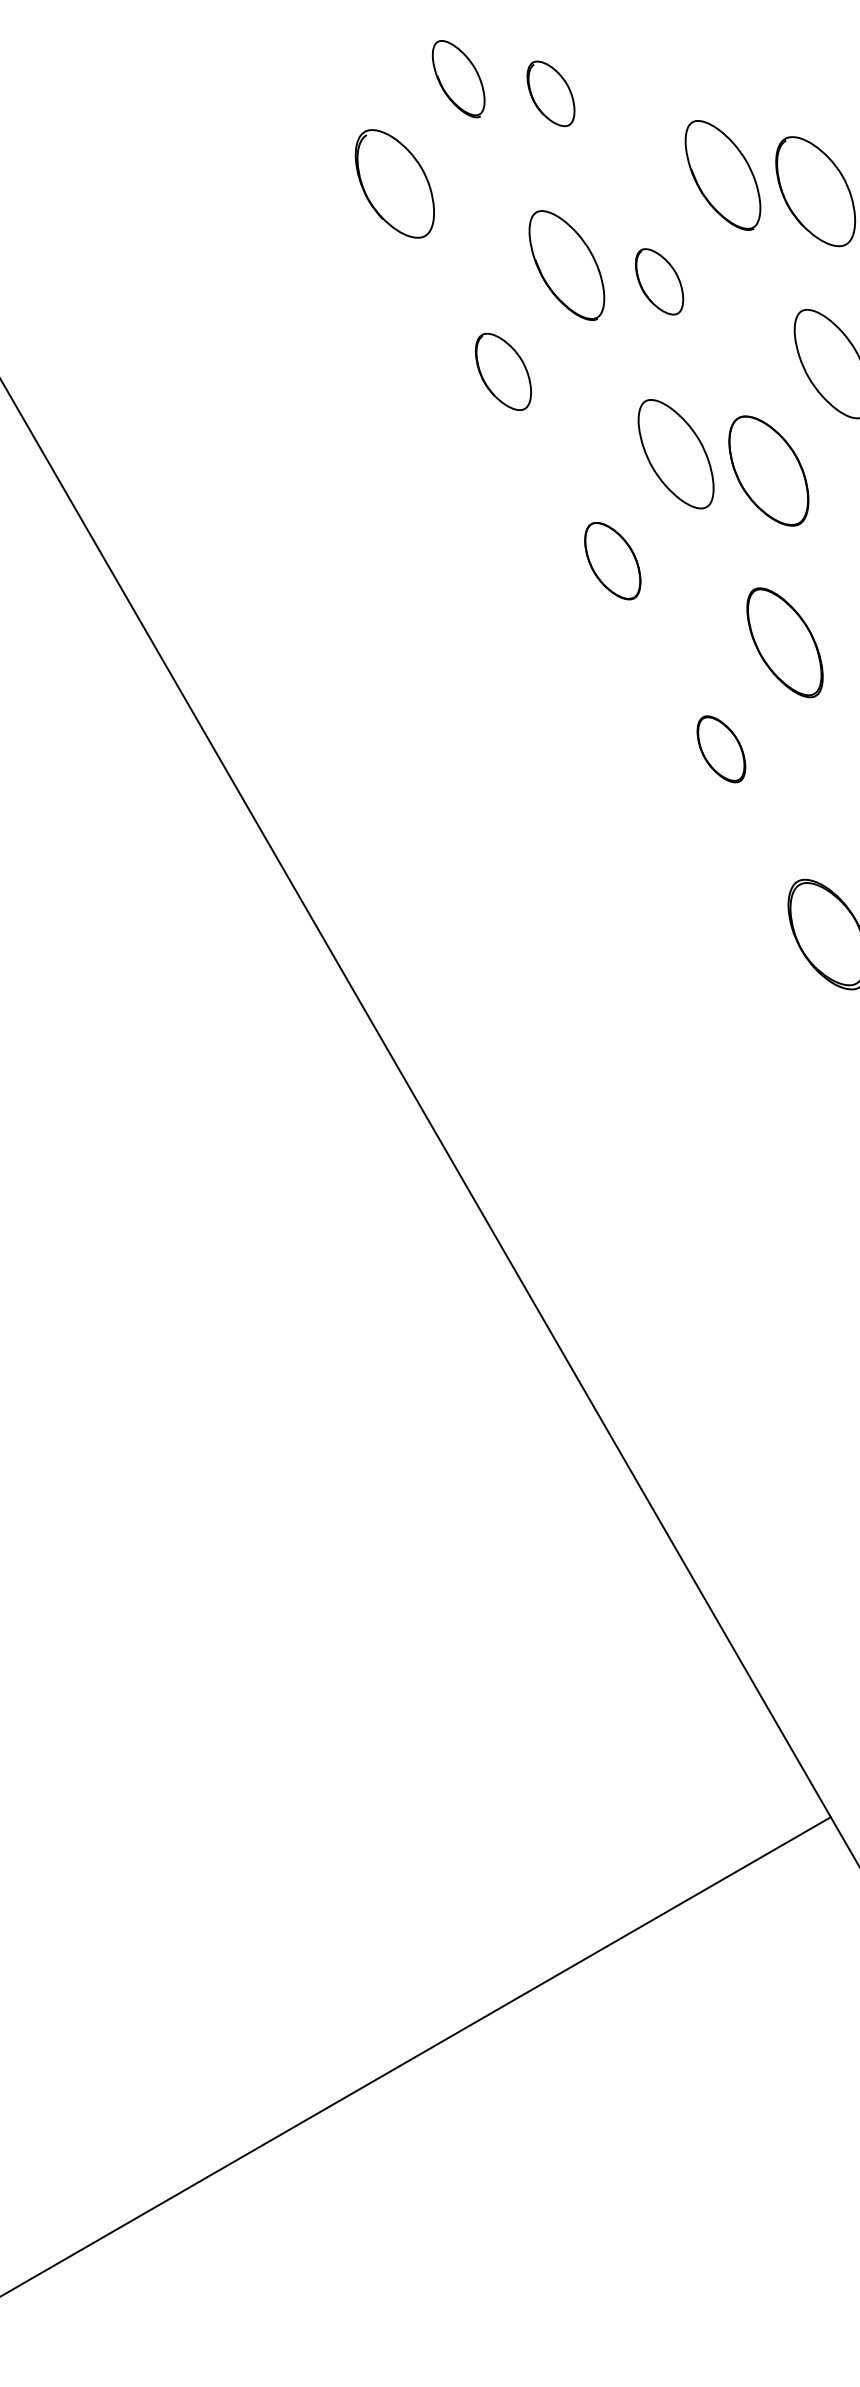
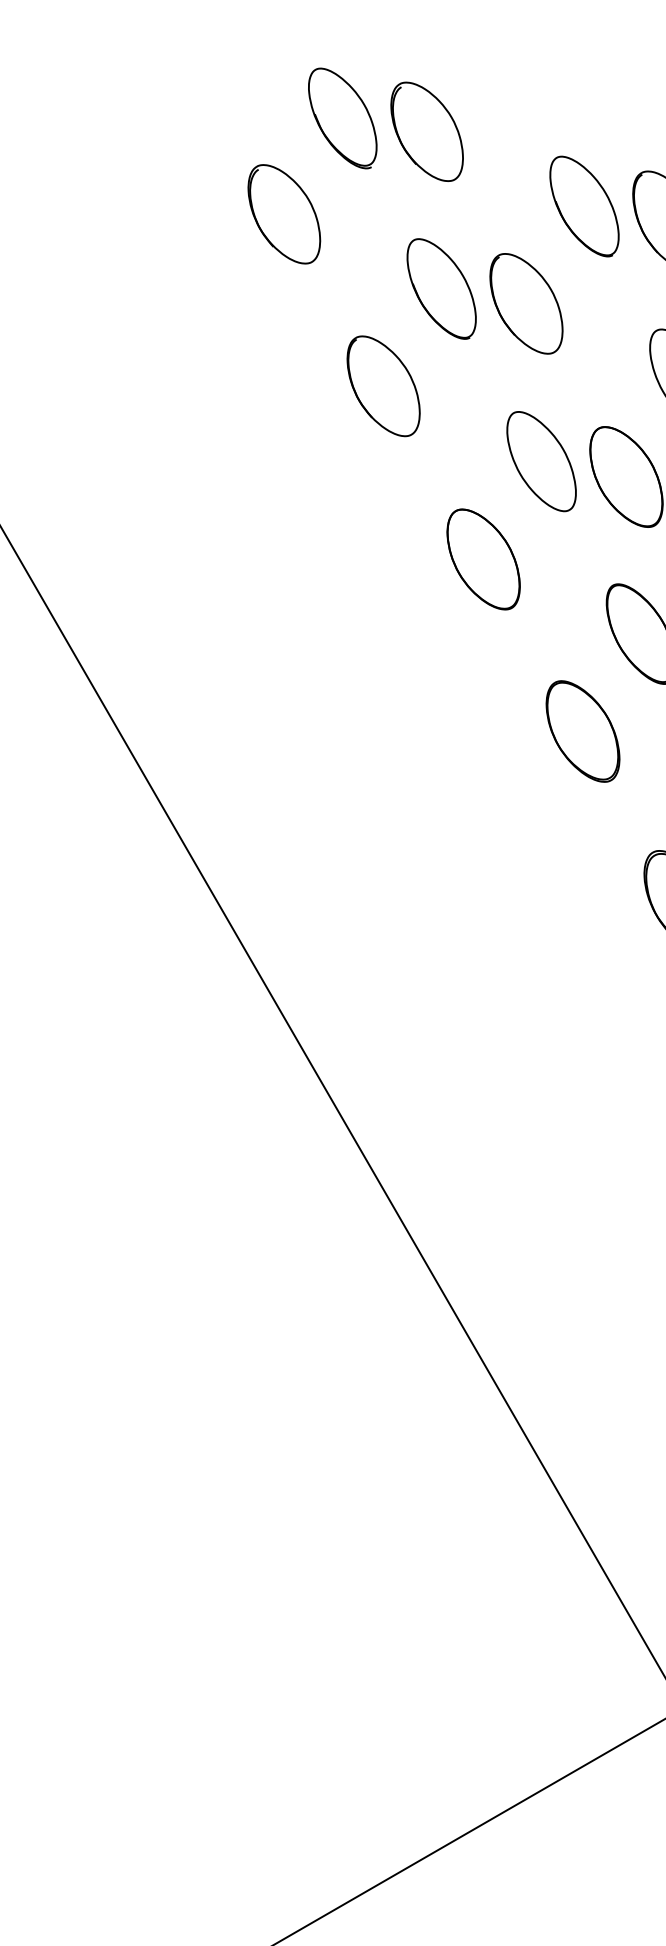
part: (458, 78) -> (342, 117), size x1.43
part: (550, 93) -> (426, 131), size x1.67
part: (659, 281) -> (526, 303), size x1.67
part: (503, 371) -> (383, 385), size x1.43
part: (612, 560) -> (483, 558), size x1.43
part: (721, 749) -> (583, 731), size x1.67

